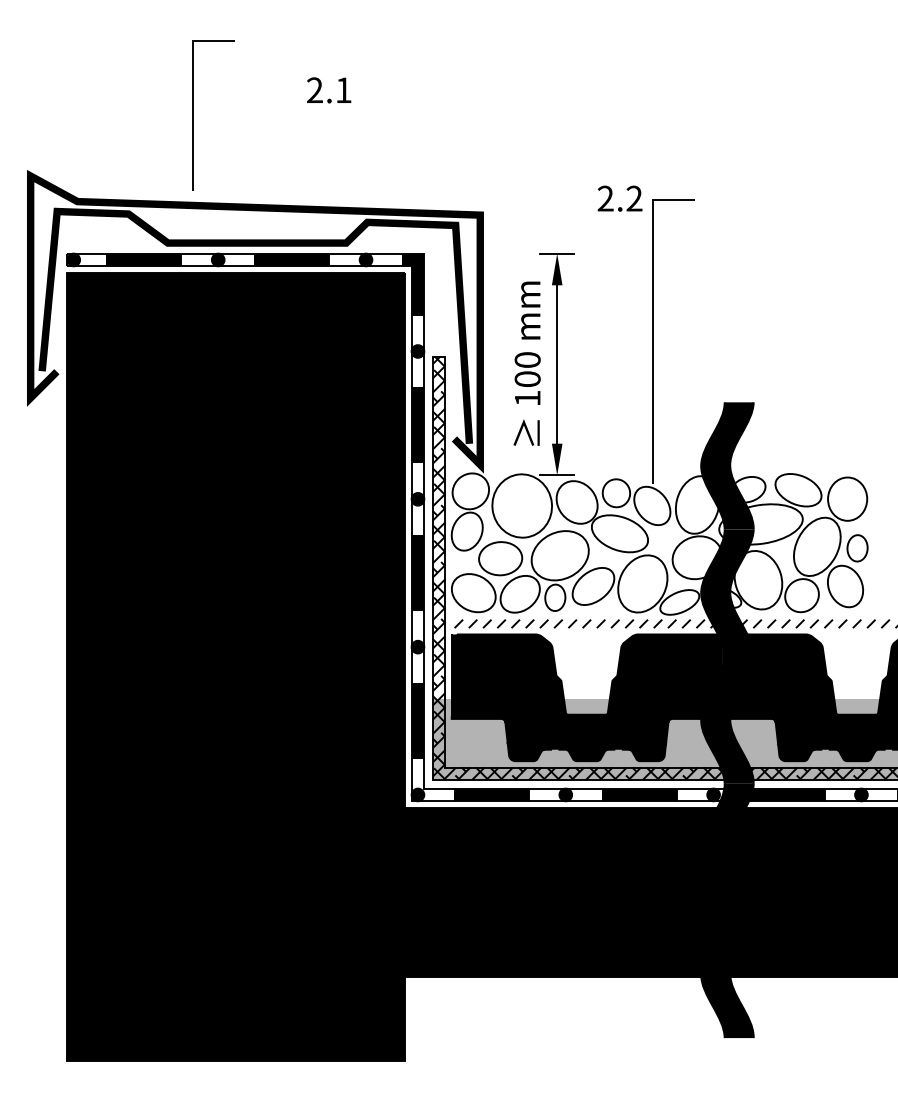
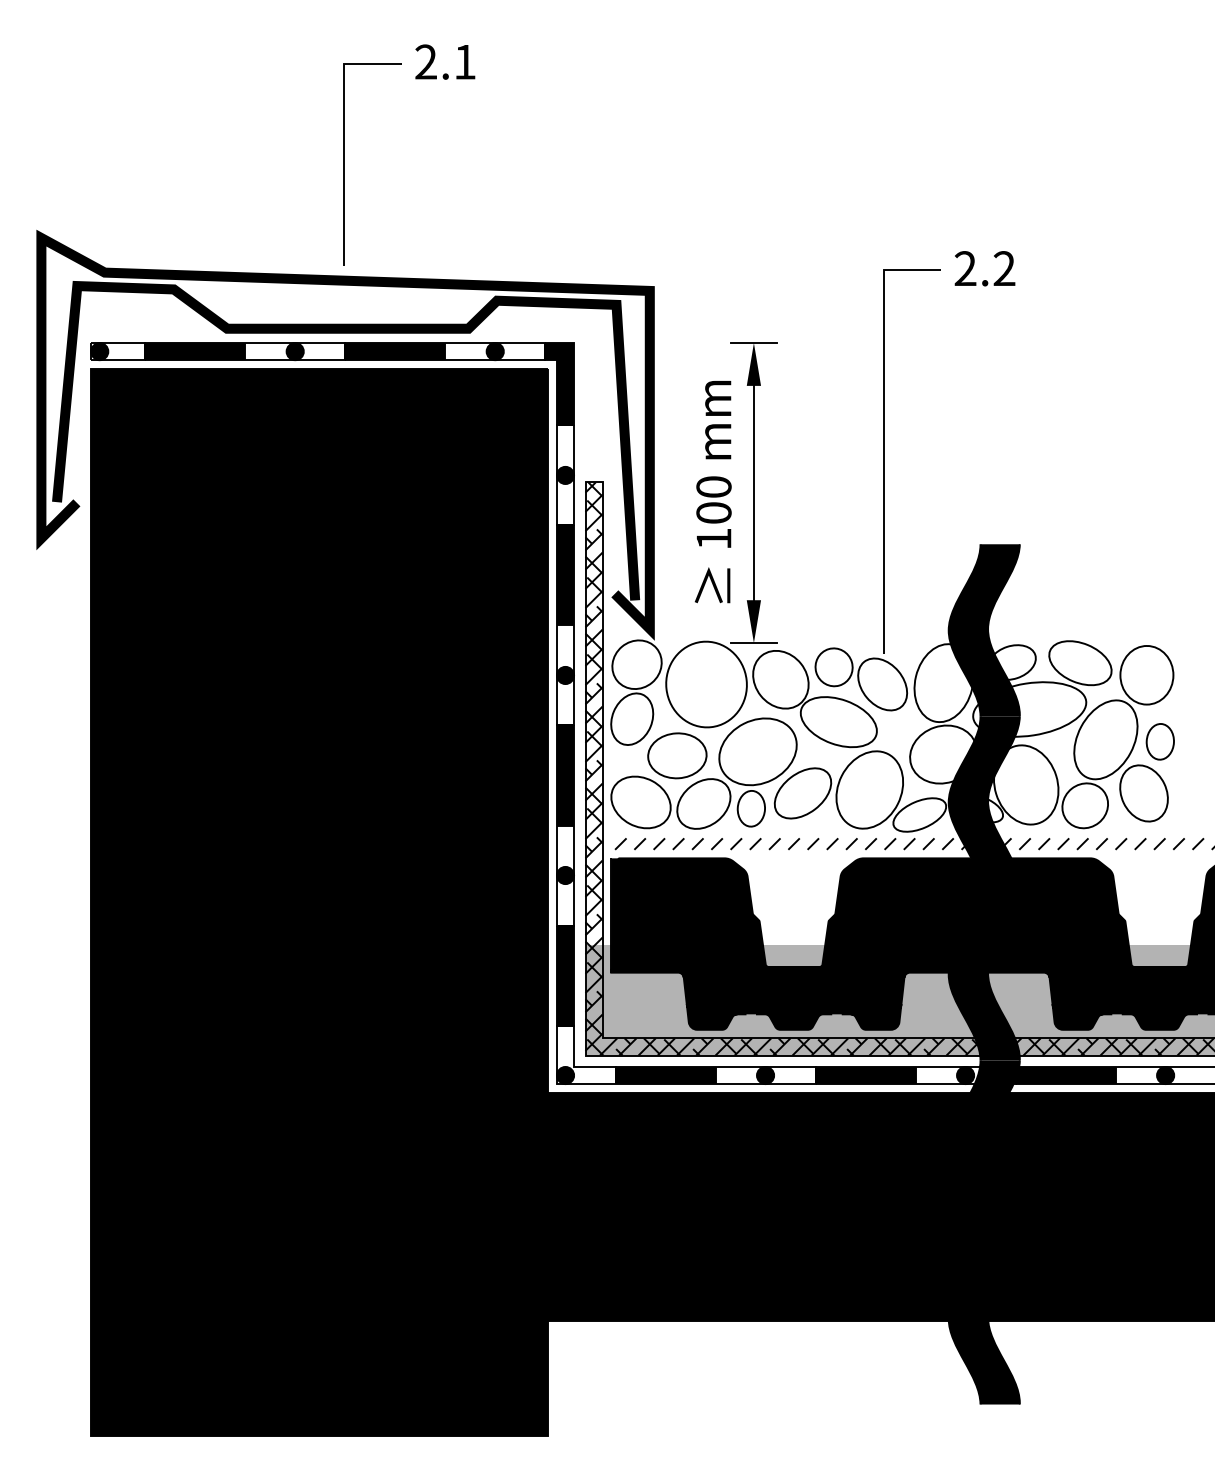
text: (329, 89) -> (445, 61), moved
line: (192, 115) -> (344, 164), moved
text: (619, 198) -> (984, 268), moved

